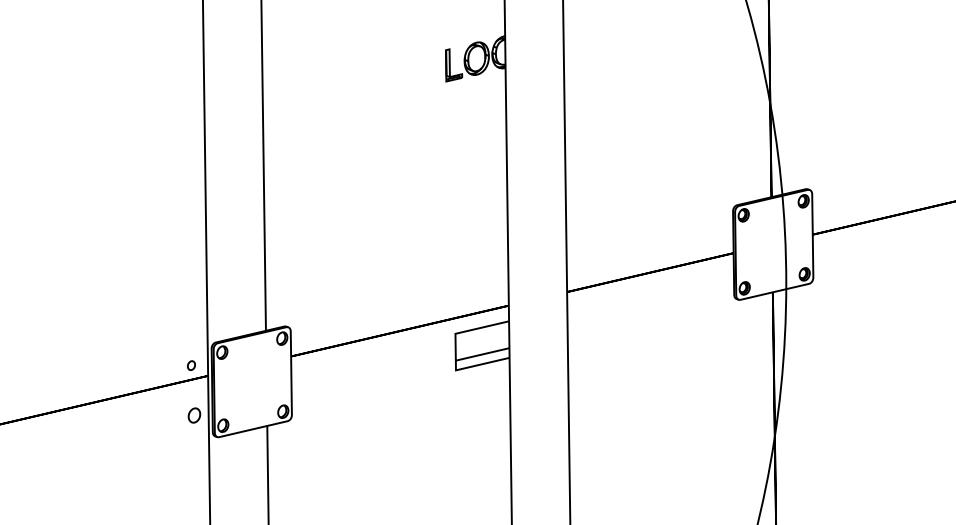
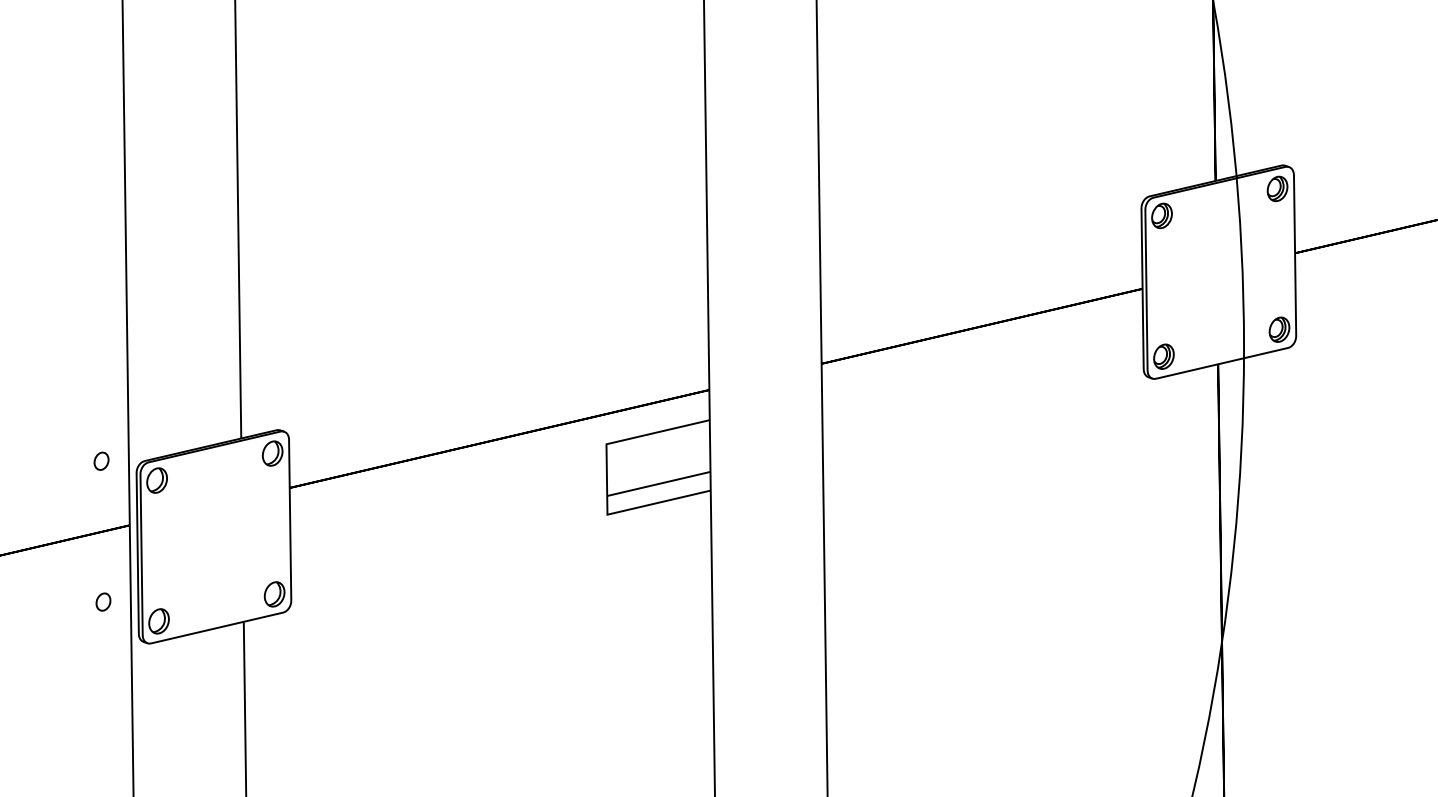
part: (191, 365) -> (101, 460), moved
part: (194, 415) -> (103, 601), size x0.62

